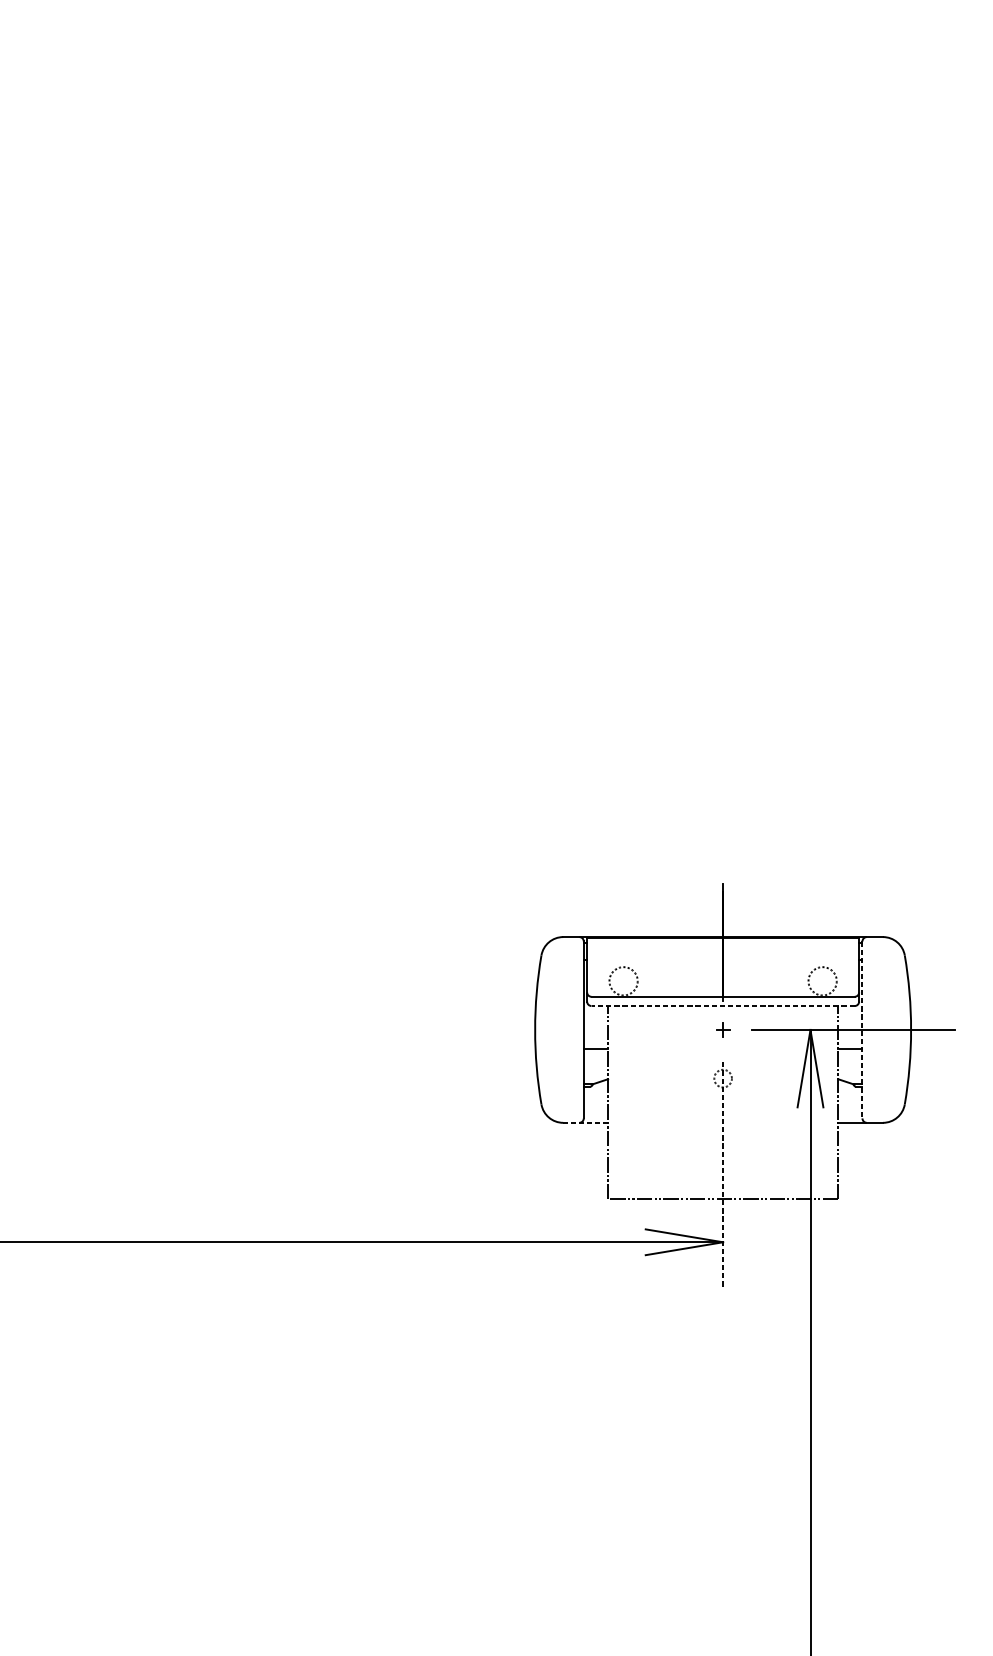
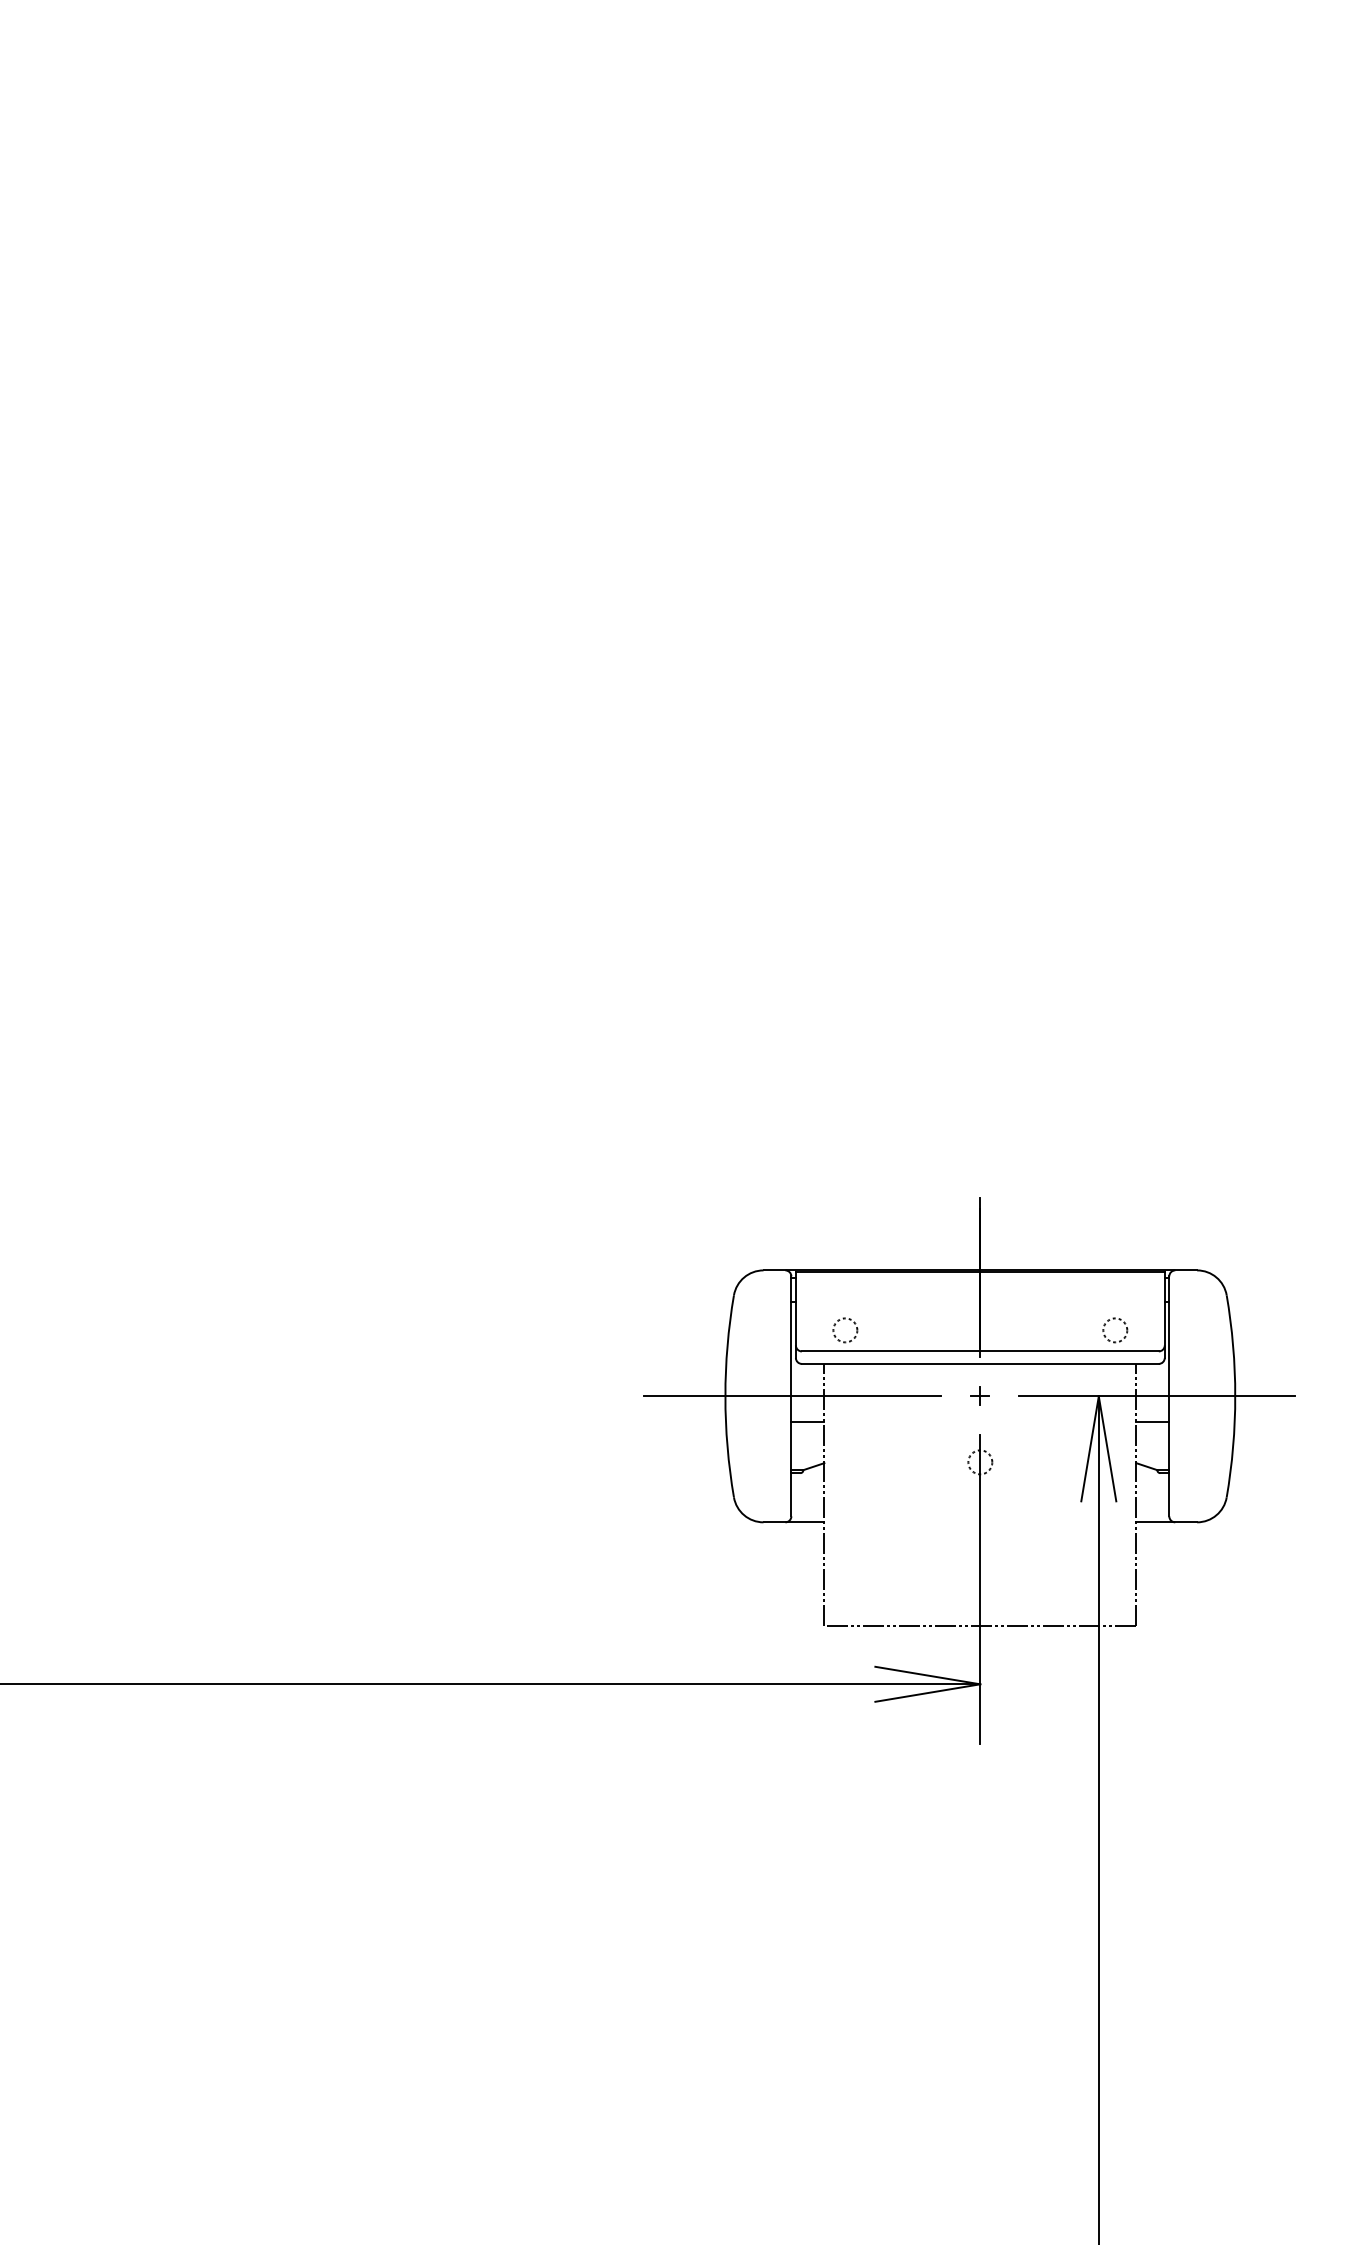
circle: (623, 981) -> (845, 1330), size x0.62
circle: (822, 981) -> (1115, 1330), size x0.62
line: (722, 1005) -> (979, 1363), dashed -> solid
line: (584, 1030) -> (792, 1396), added
line: (862, 1030) -> (1169, 1396), dashed -> solid
line: (585, 1122) -> (793, 1522), dashed -> solid
line: (723, 1172) -> (980, 1589), dashed -> solid

